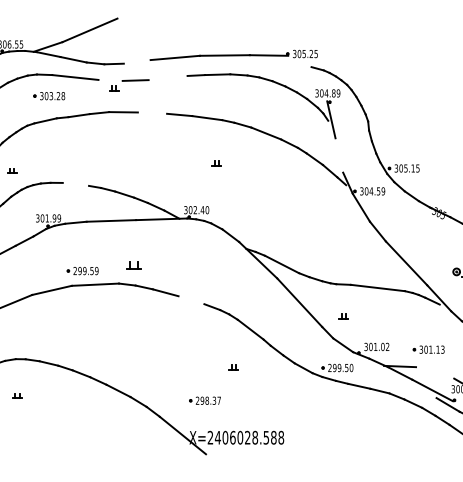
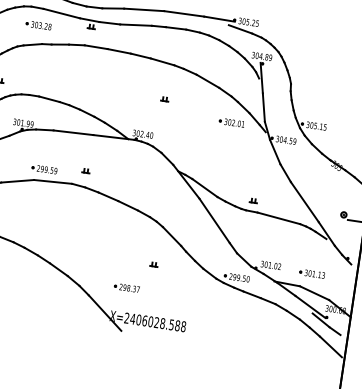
line: (136, 61) -> (112, 8), added
line: (296, 64) -> (240, 29), added
line: (167, 77) -> (135, 24), added
line: (110, 79) -> (89, 19), added
line: (152, 112) -> (119, 50), added
line: (339, 155) -> (263, 107), added
part: (302, 179) -> (231, 122), added
line: (75, 183) -> (49, 98), added
part: (133, 265) -> (85, 171), size x0.62
line: (191, 300) -> (128, 206), added
part: (343, 316) -> (253, 201), moved
line: (435, 372) -> (314, 292), added

